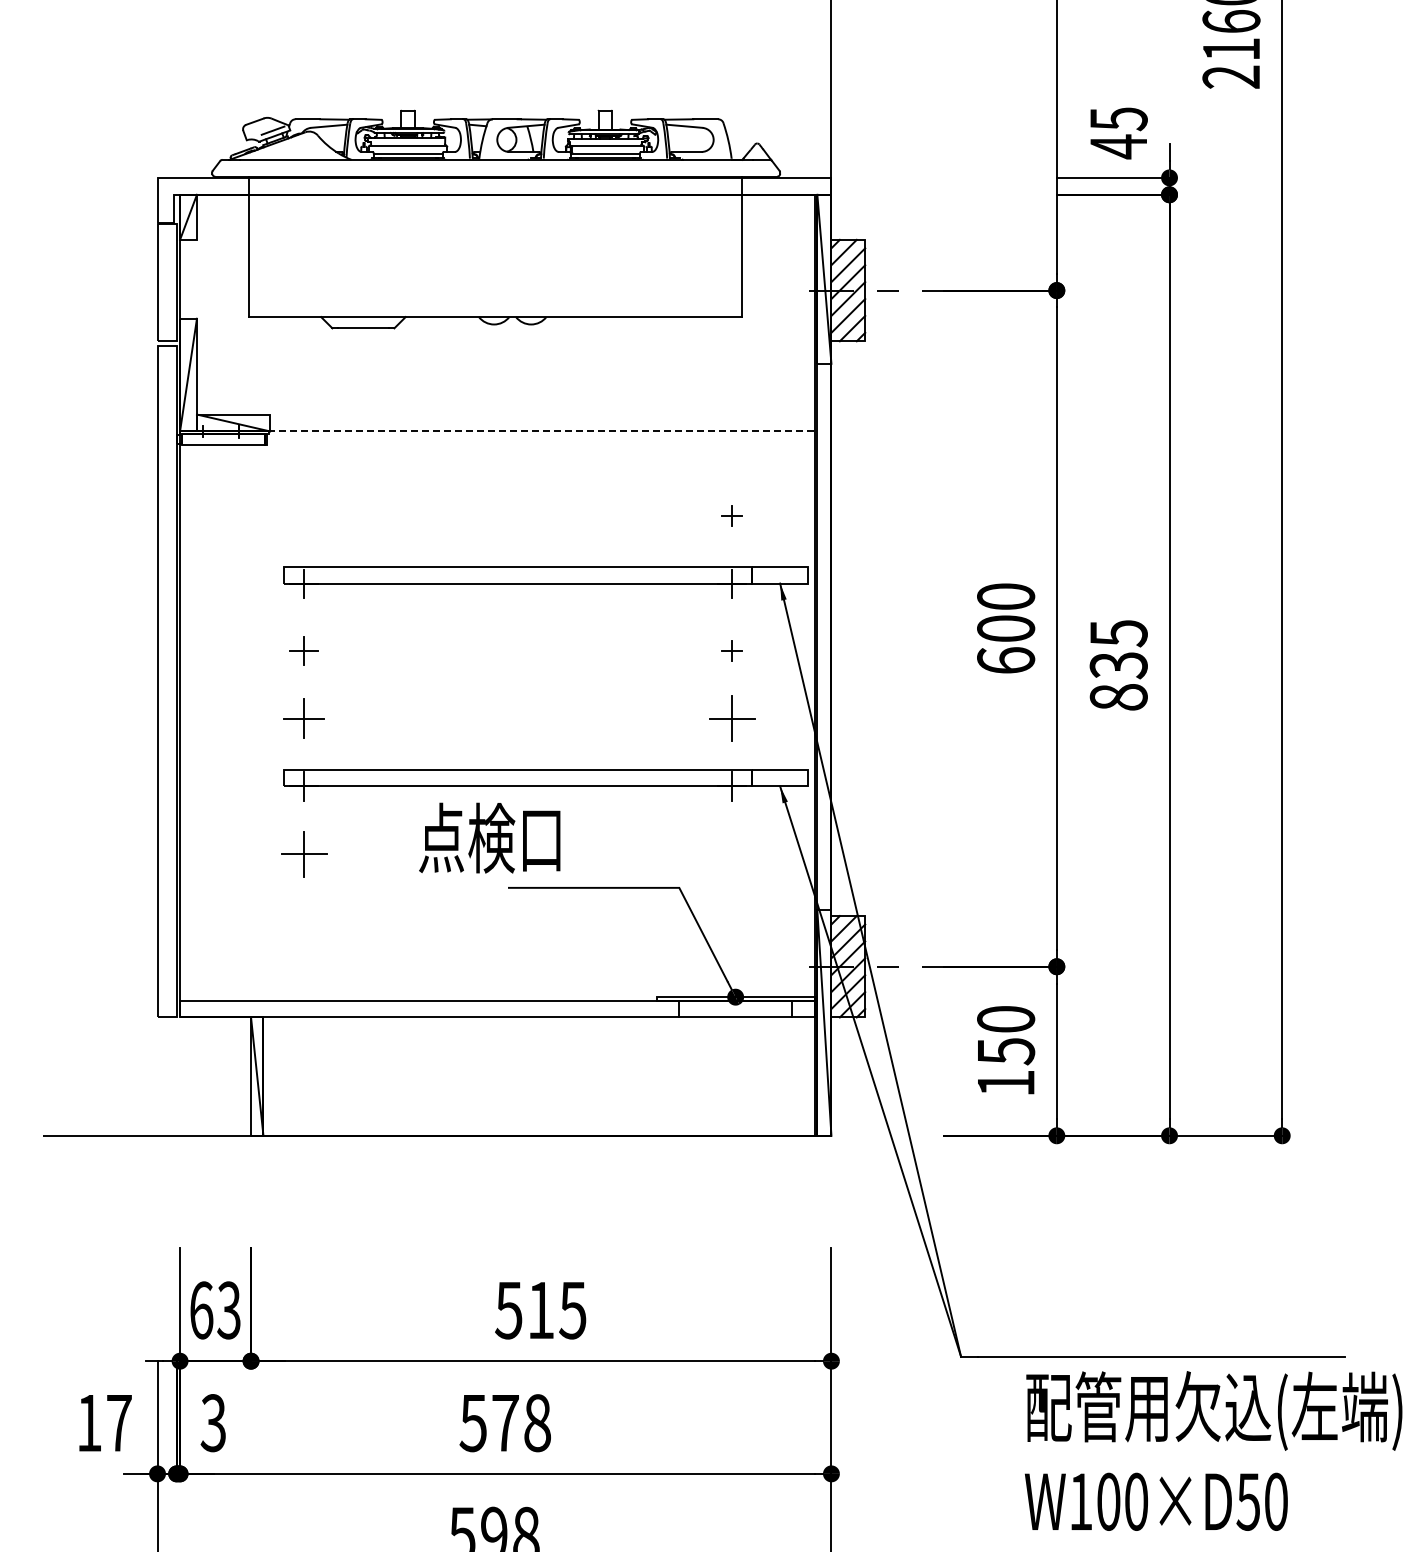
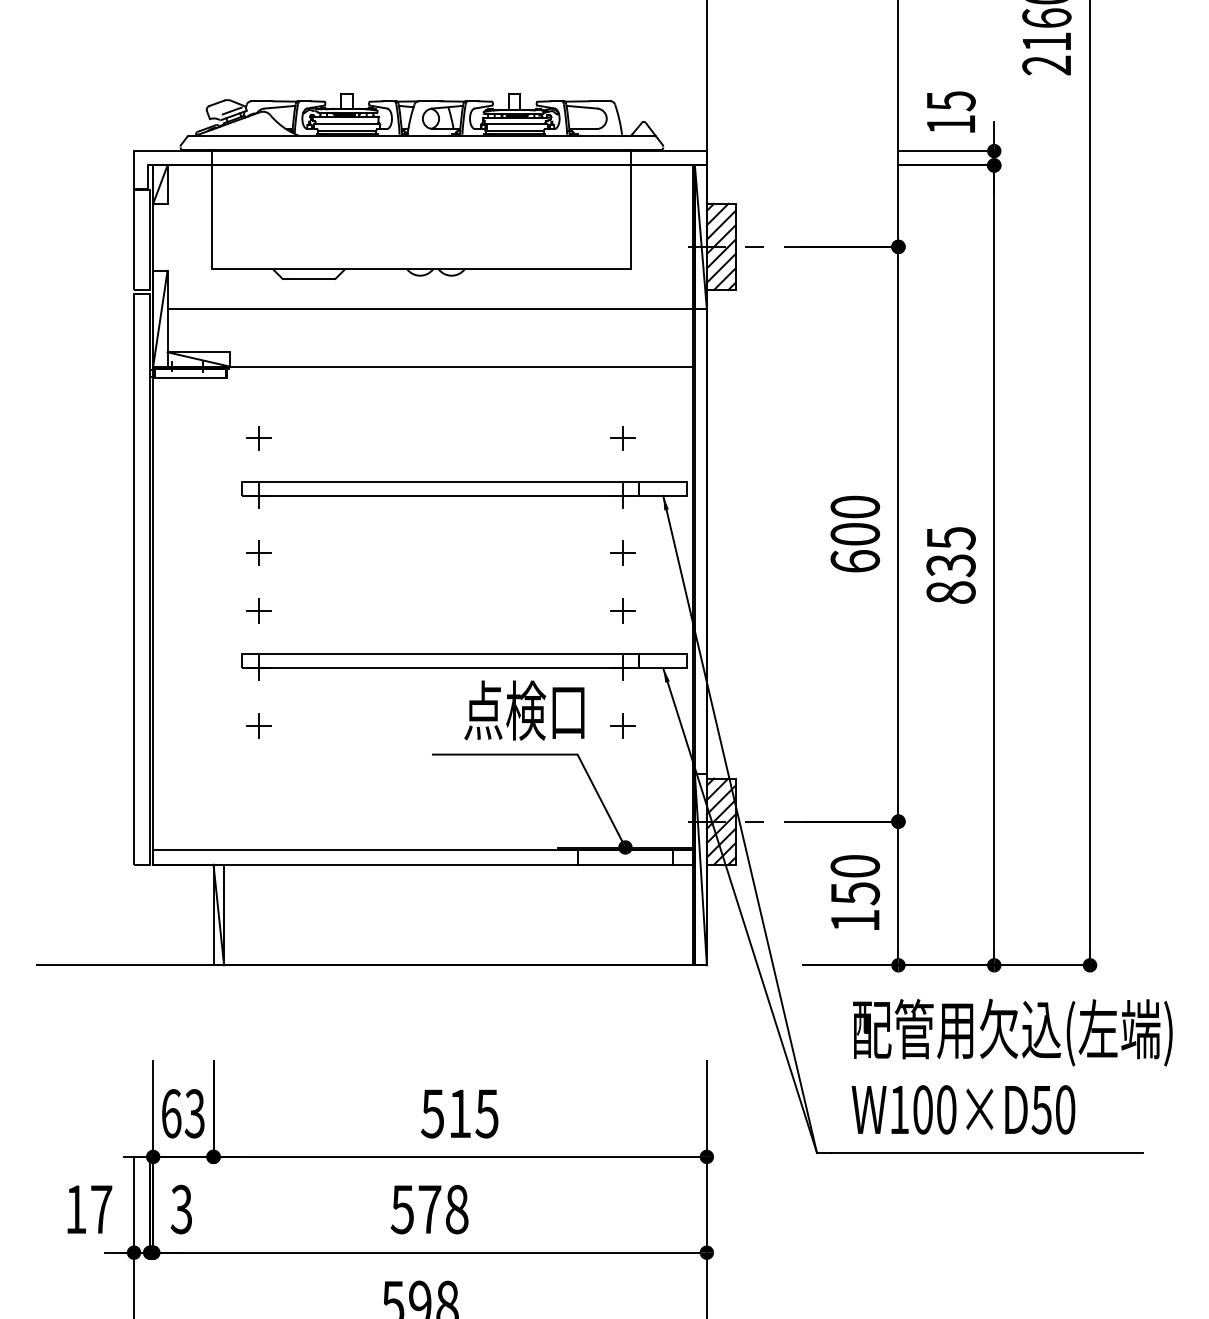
text: (1118, 146) -> (950, 124), 45 -> 15
line: (505, 363) -> (429, 308), added
line: (497, 431) -> (423, 366), dashed -> solid
part: (303, 515) -> (258, 438), added
part: (731, 515) -> (621, 438), size x1.43
part: (731, 650) -> (621, 552), size x1.43
part: (303, 718) -> (258, 610), size x0.71
part: (731, 718) -> (621, 610), size x0.62
text: (489, 837) -> (524, 710), moved
part: (303, 853) -> (258, 725), size x0.62
part: (731, 853) -> (621, 725), added
text: (1213, 1450) -> (1012, 1066), moved

